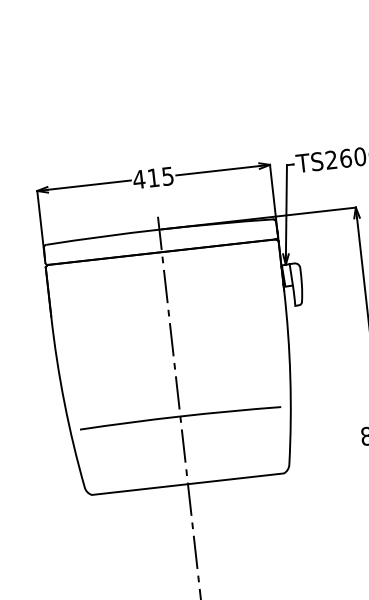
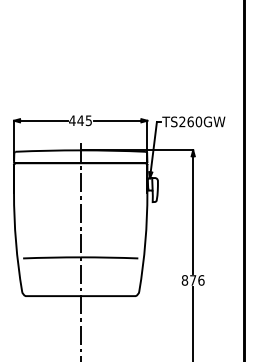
text: (153, 177) -> (80, 120), 415 -> 445

